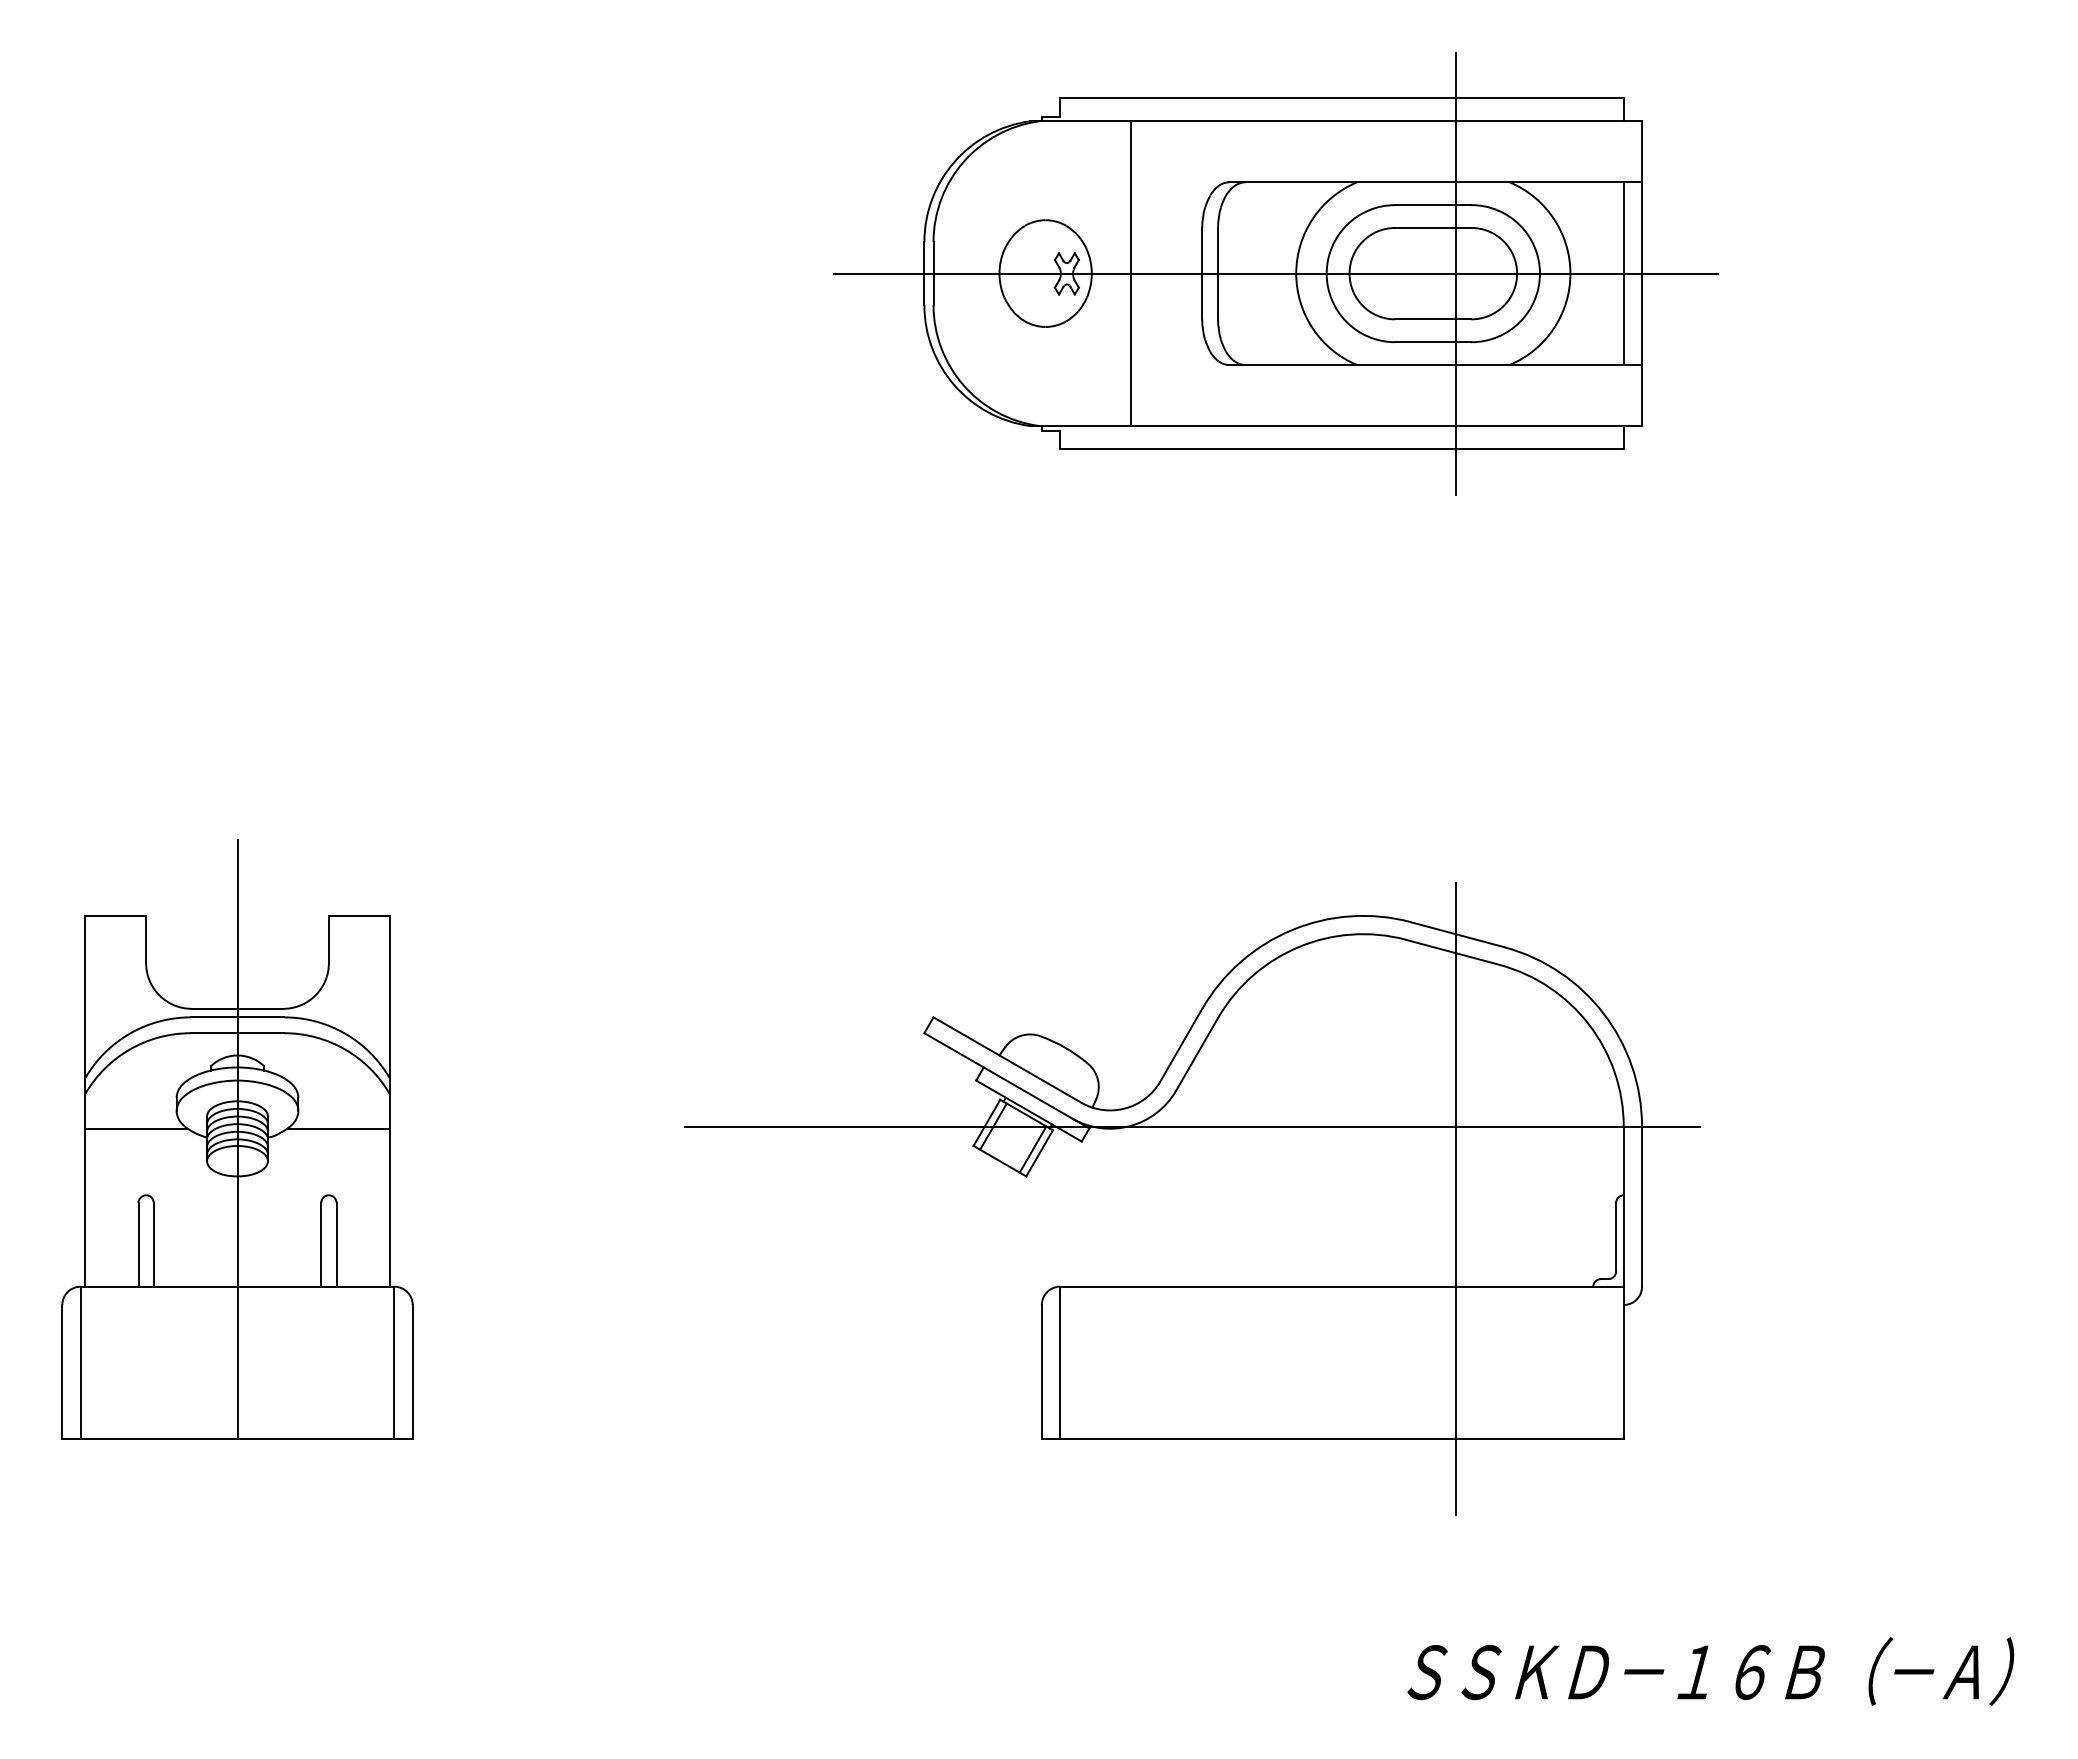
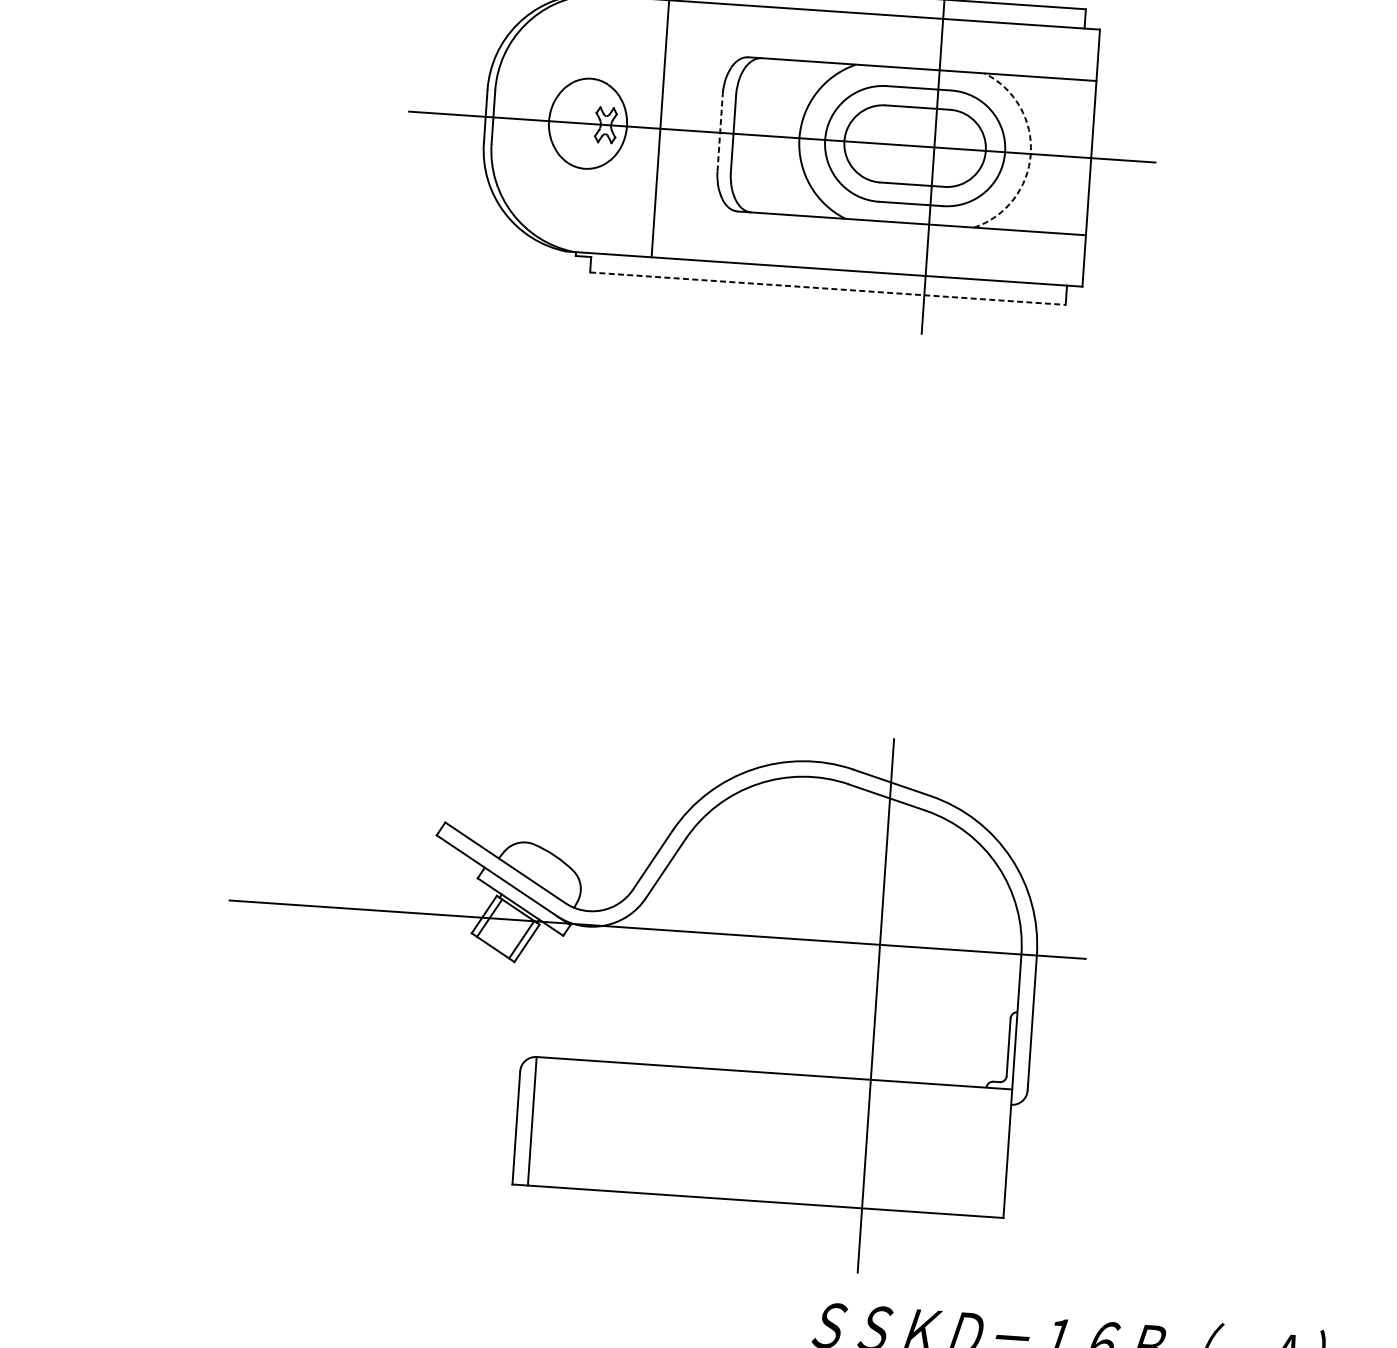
line: (1202, 273) -> (720, 132), solid -> dashed
arc: (1570, 273) -> (1030, 153), solid -> dashed
line: (1623, 273) -> (1075, 156), removed
line: (1341, 448) -> (827, 288), solid -> dashed
part: (1192, 1127) -> (657, 930), moved

